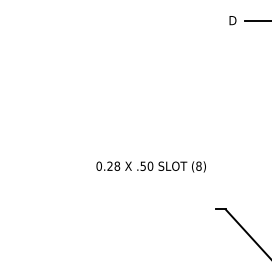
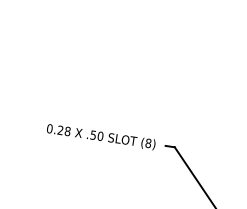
text: (150, 166) -> (100, 136), moved

